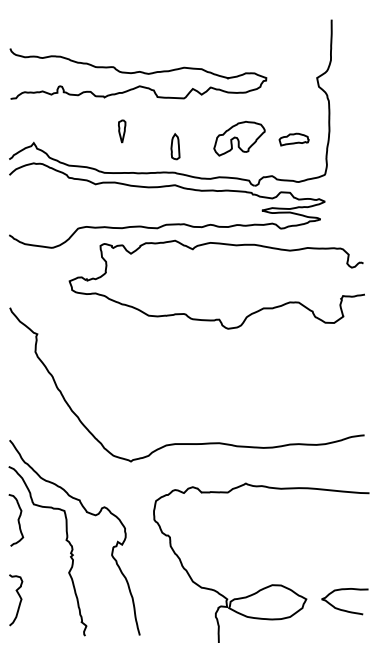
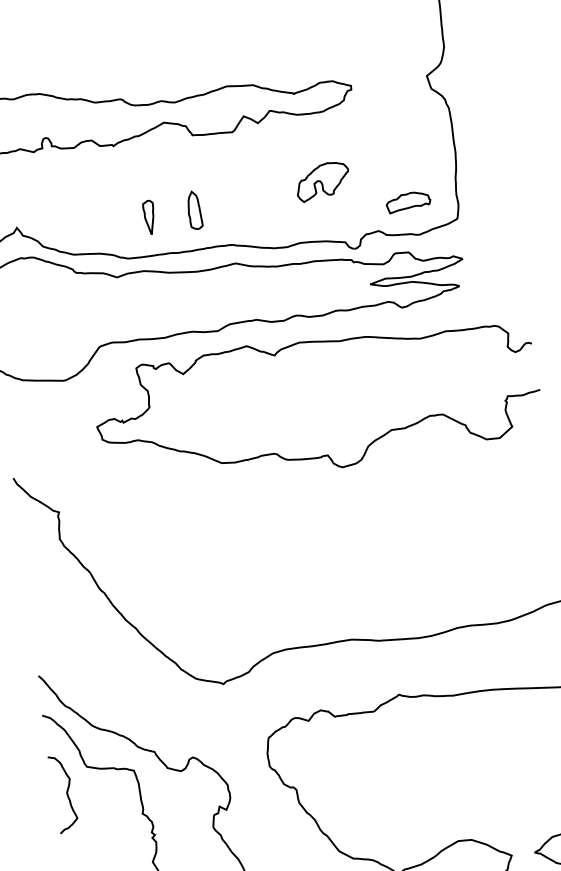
part: (122, 131) -> (150, 217), moved
part: (239, 138) -> (322, 181), size x0.7
part: (293, 139) -> (407, 202), moved
part: (175, 146) -> (194, 210), moved

